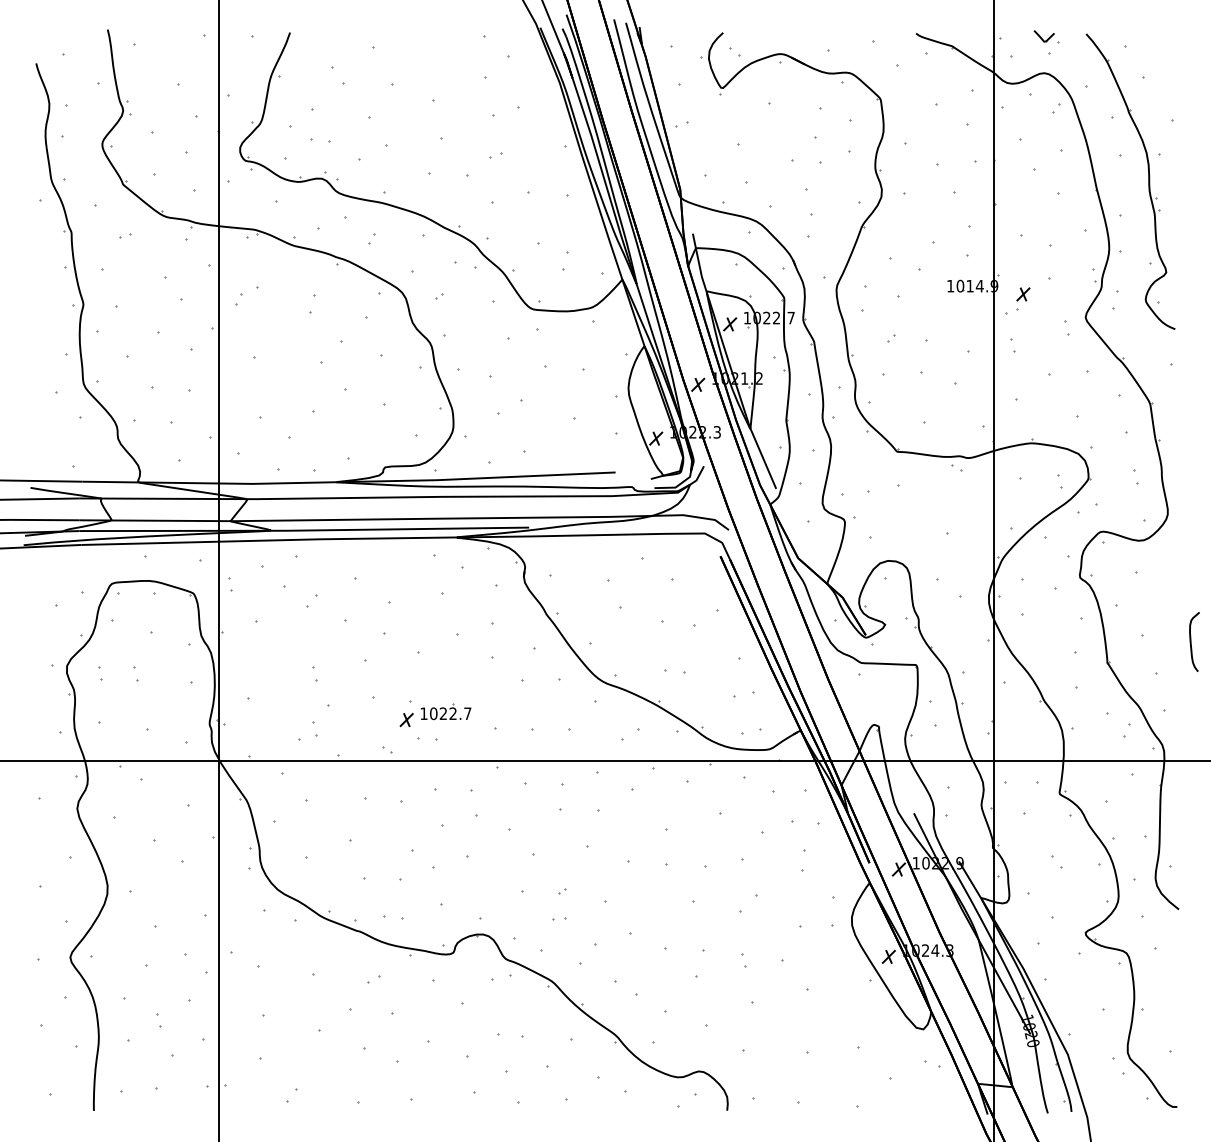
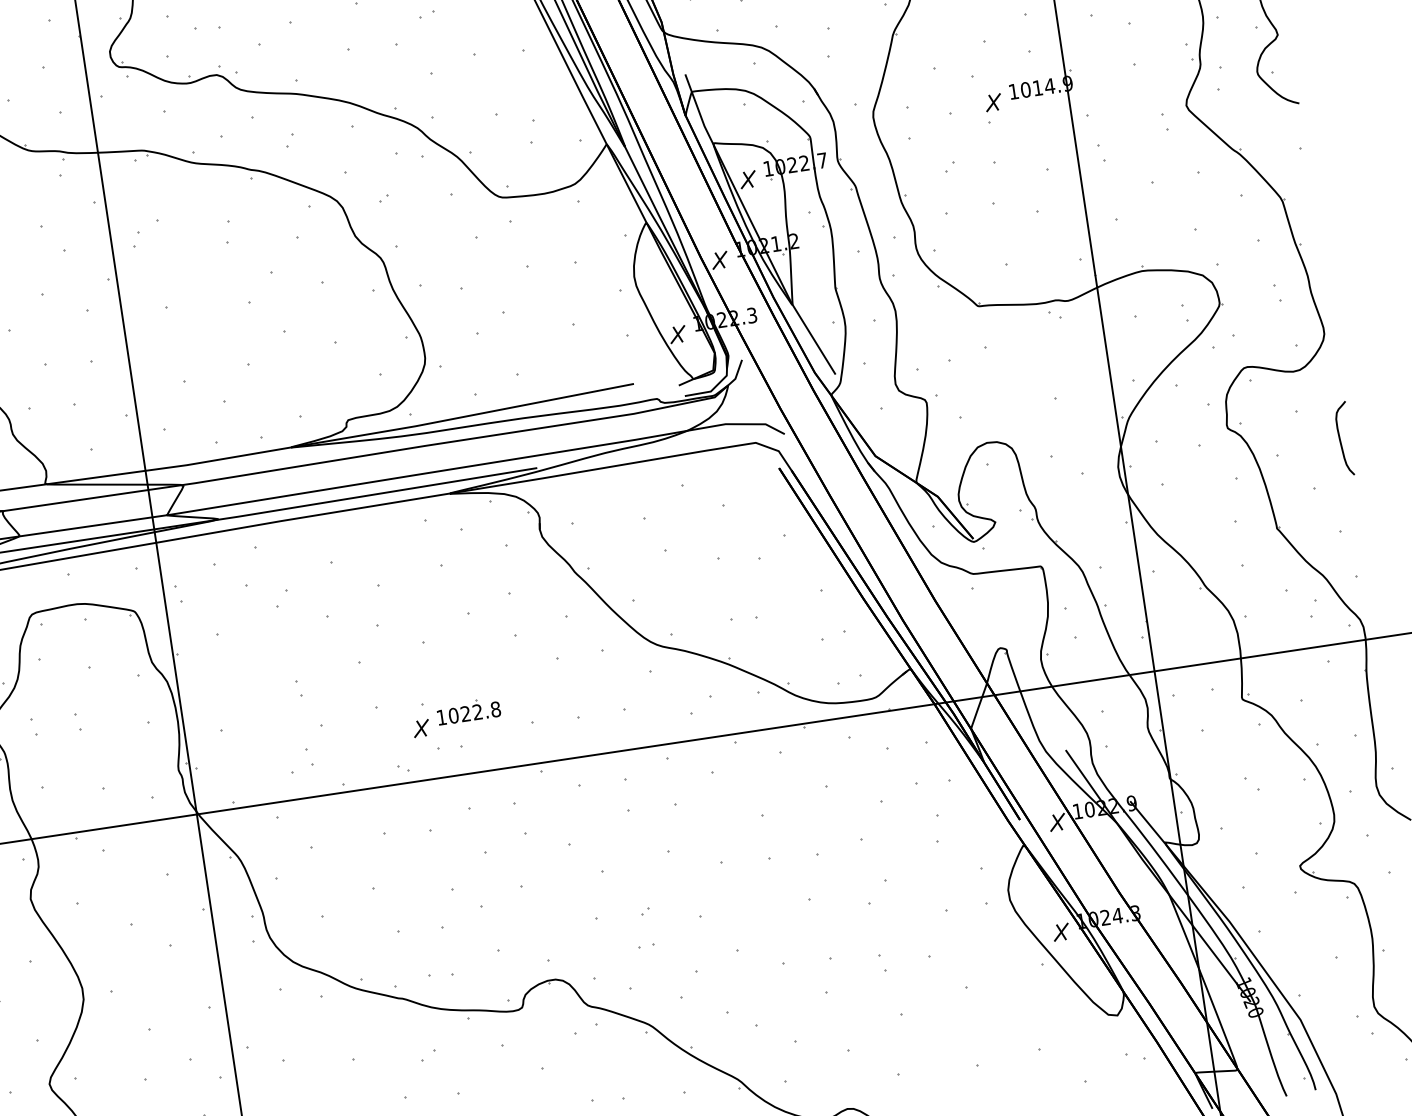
part: (1023, 298) -> (994, 107), moved
curve: (1191, 641) -> (1340, 438), moved
text: (467, 713) -> (495, 709), 1022.7 -> 1022.8

